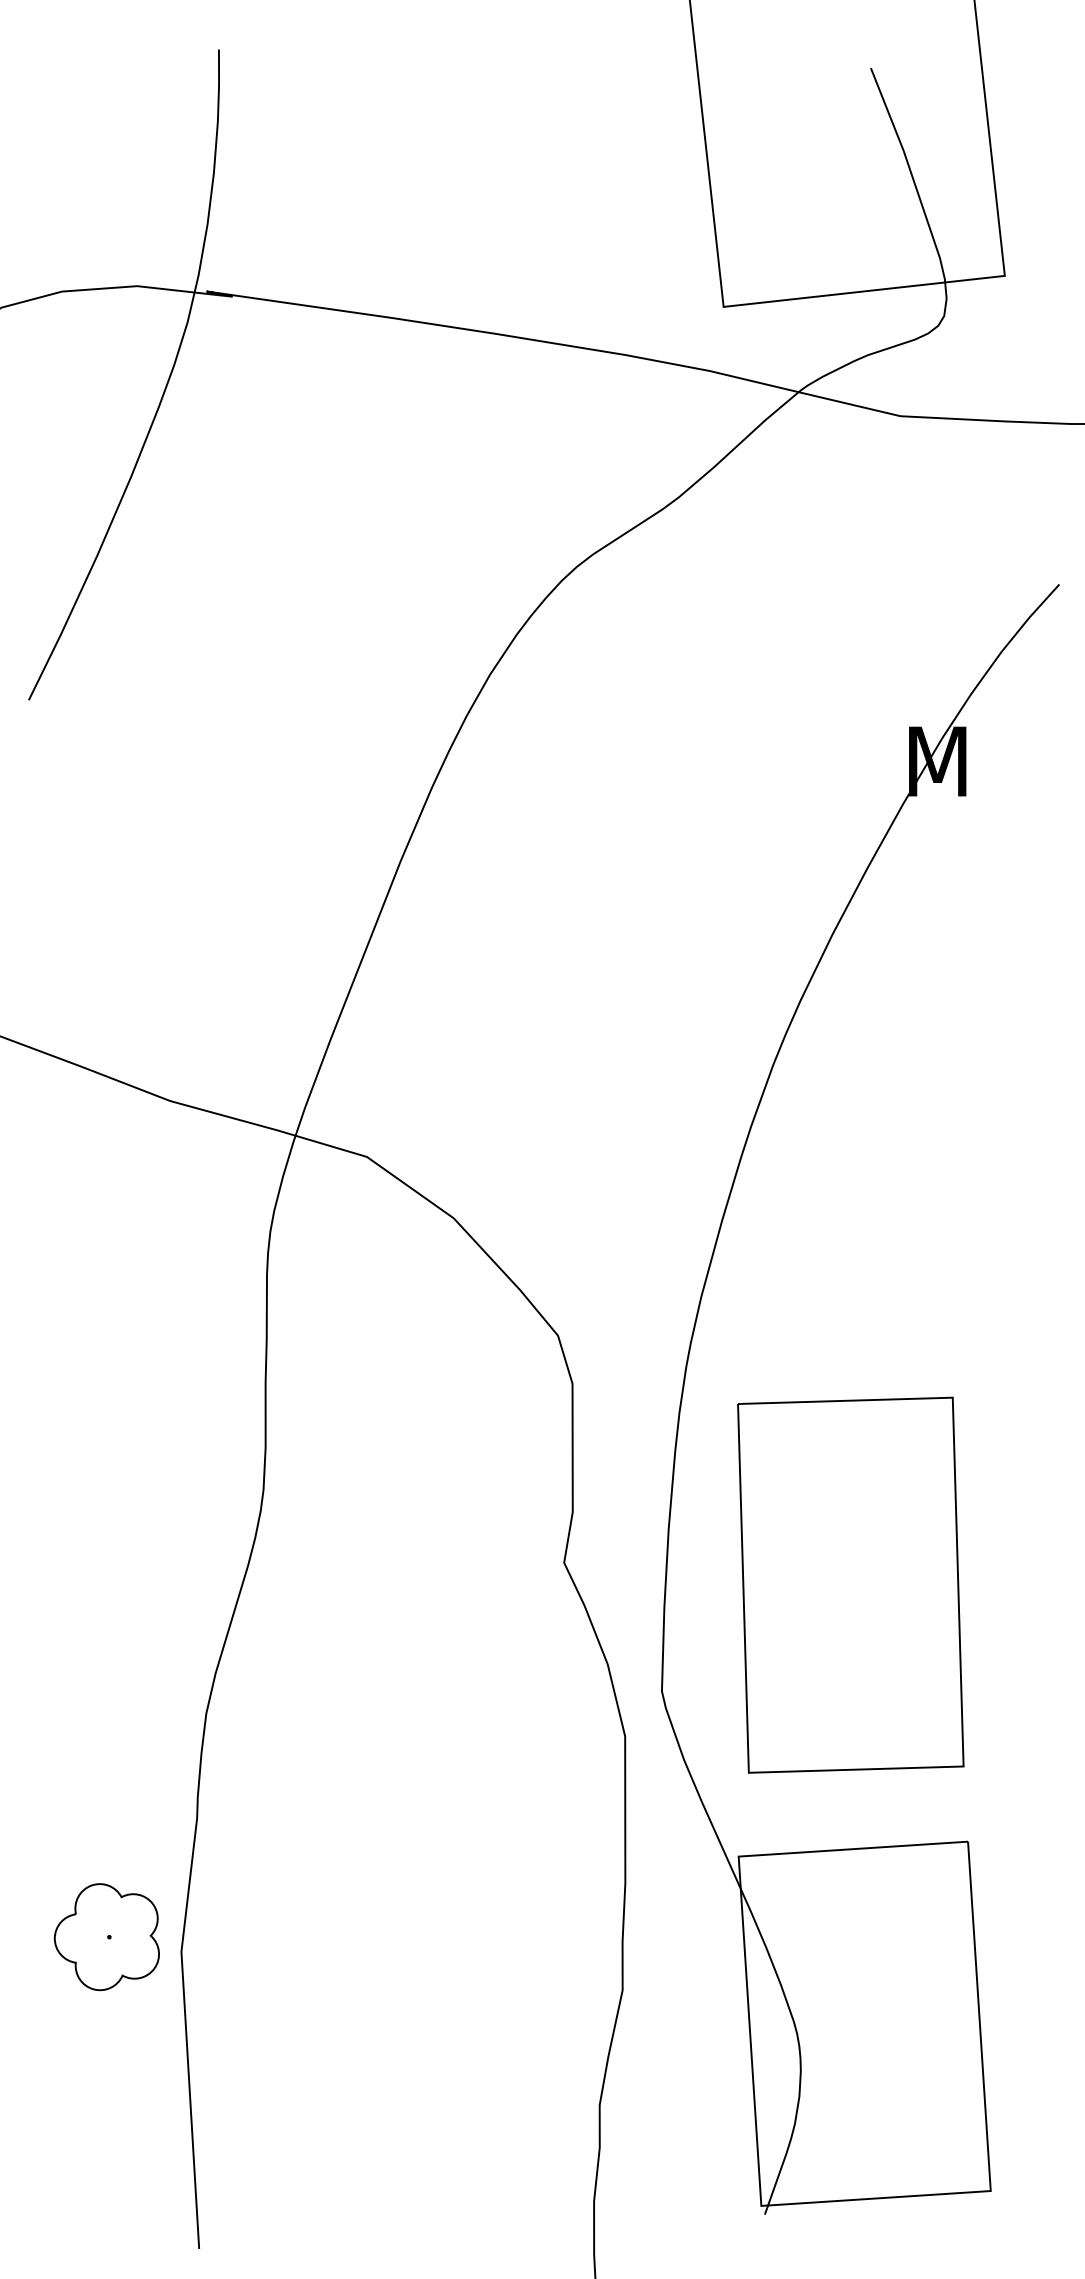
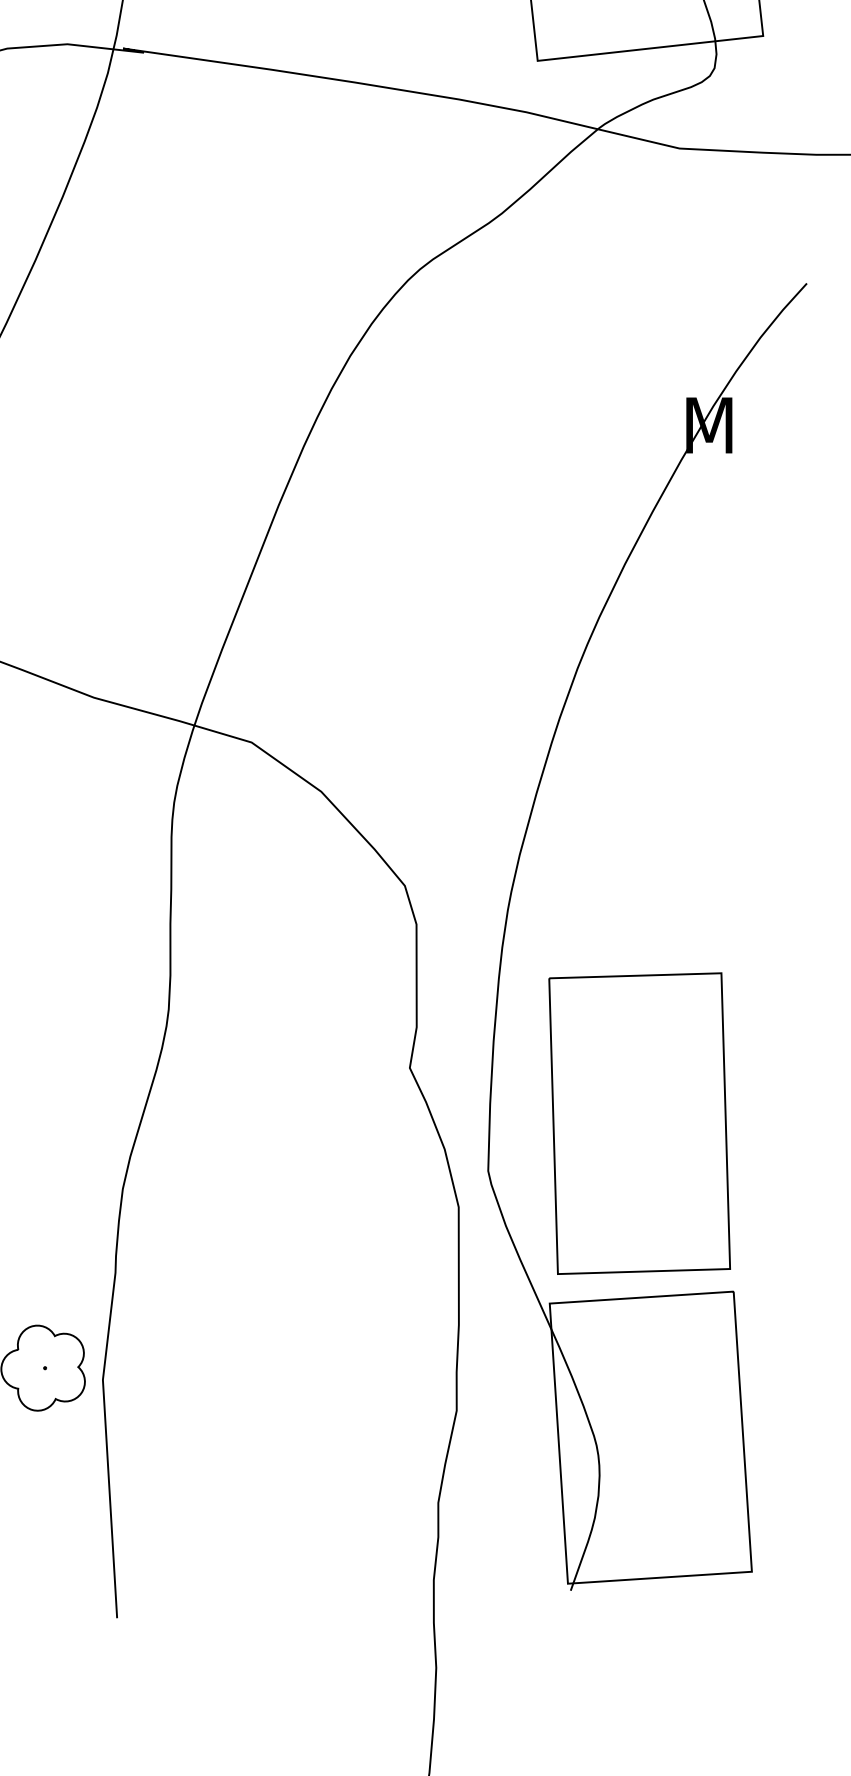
part: (850, 1584) -> (639, 1123), moved

